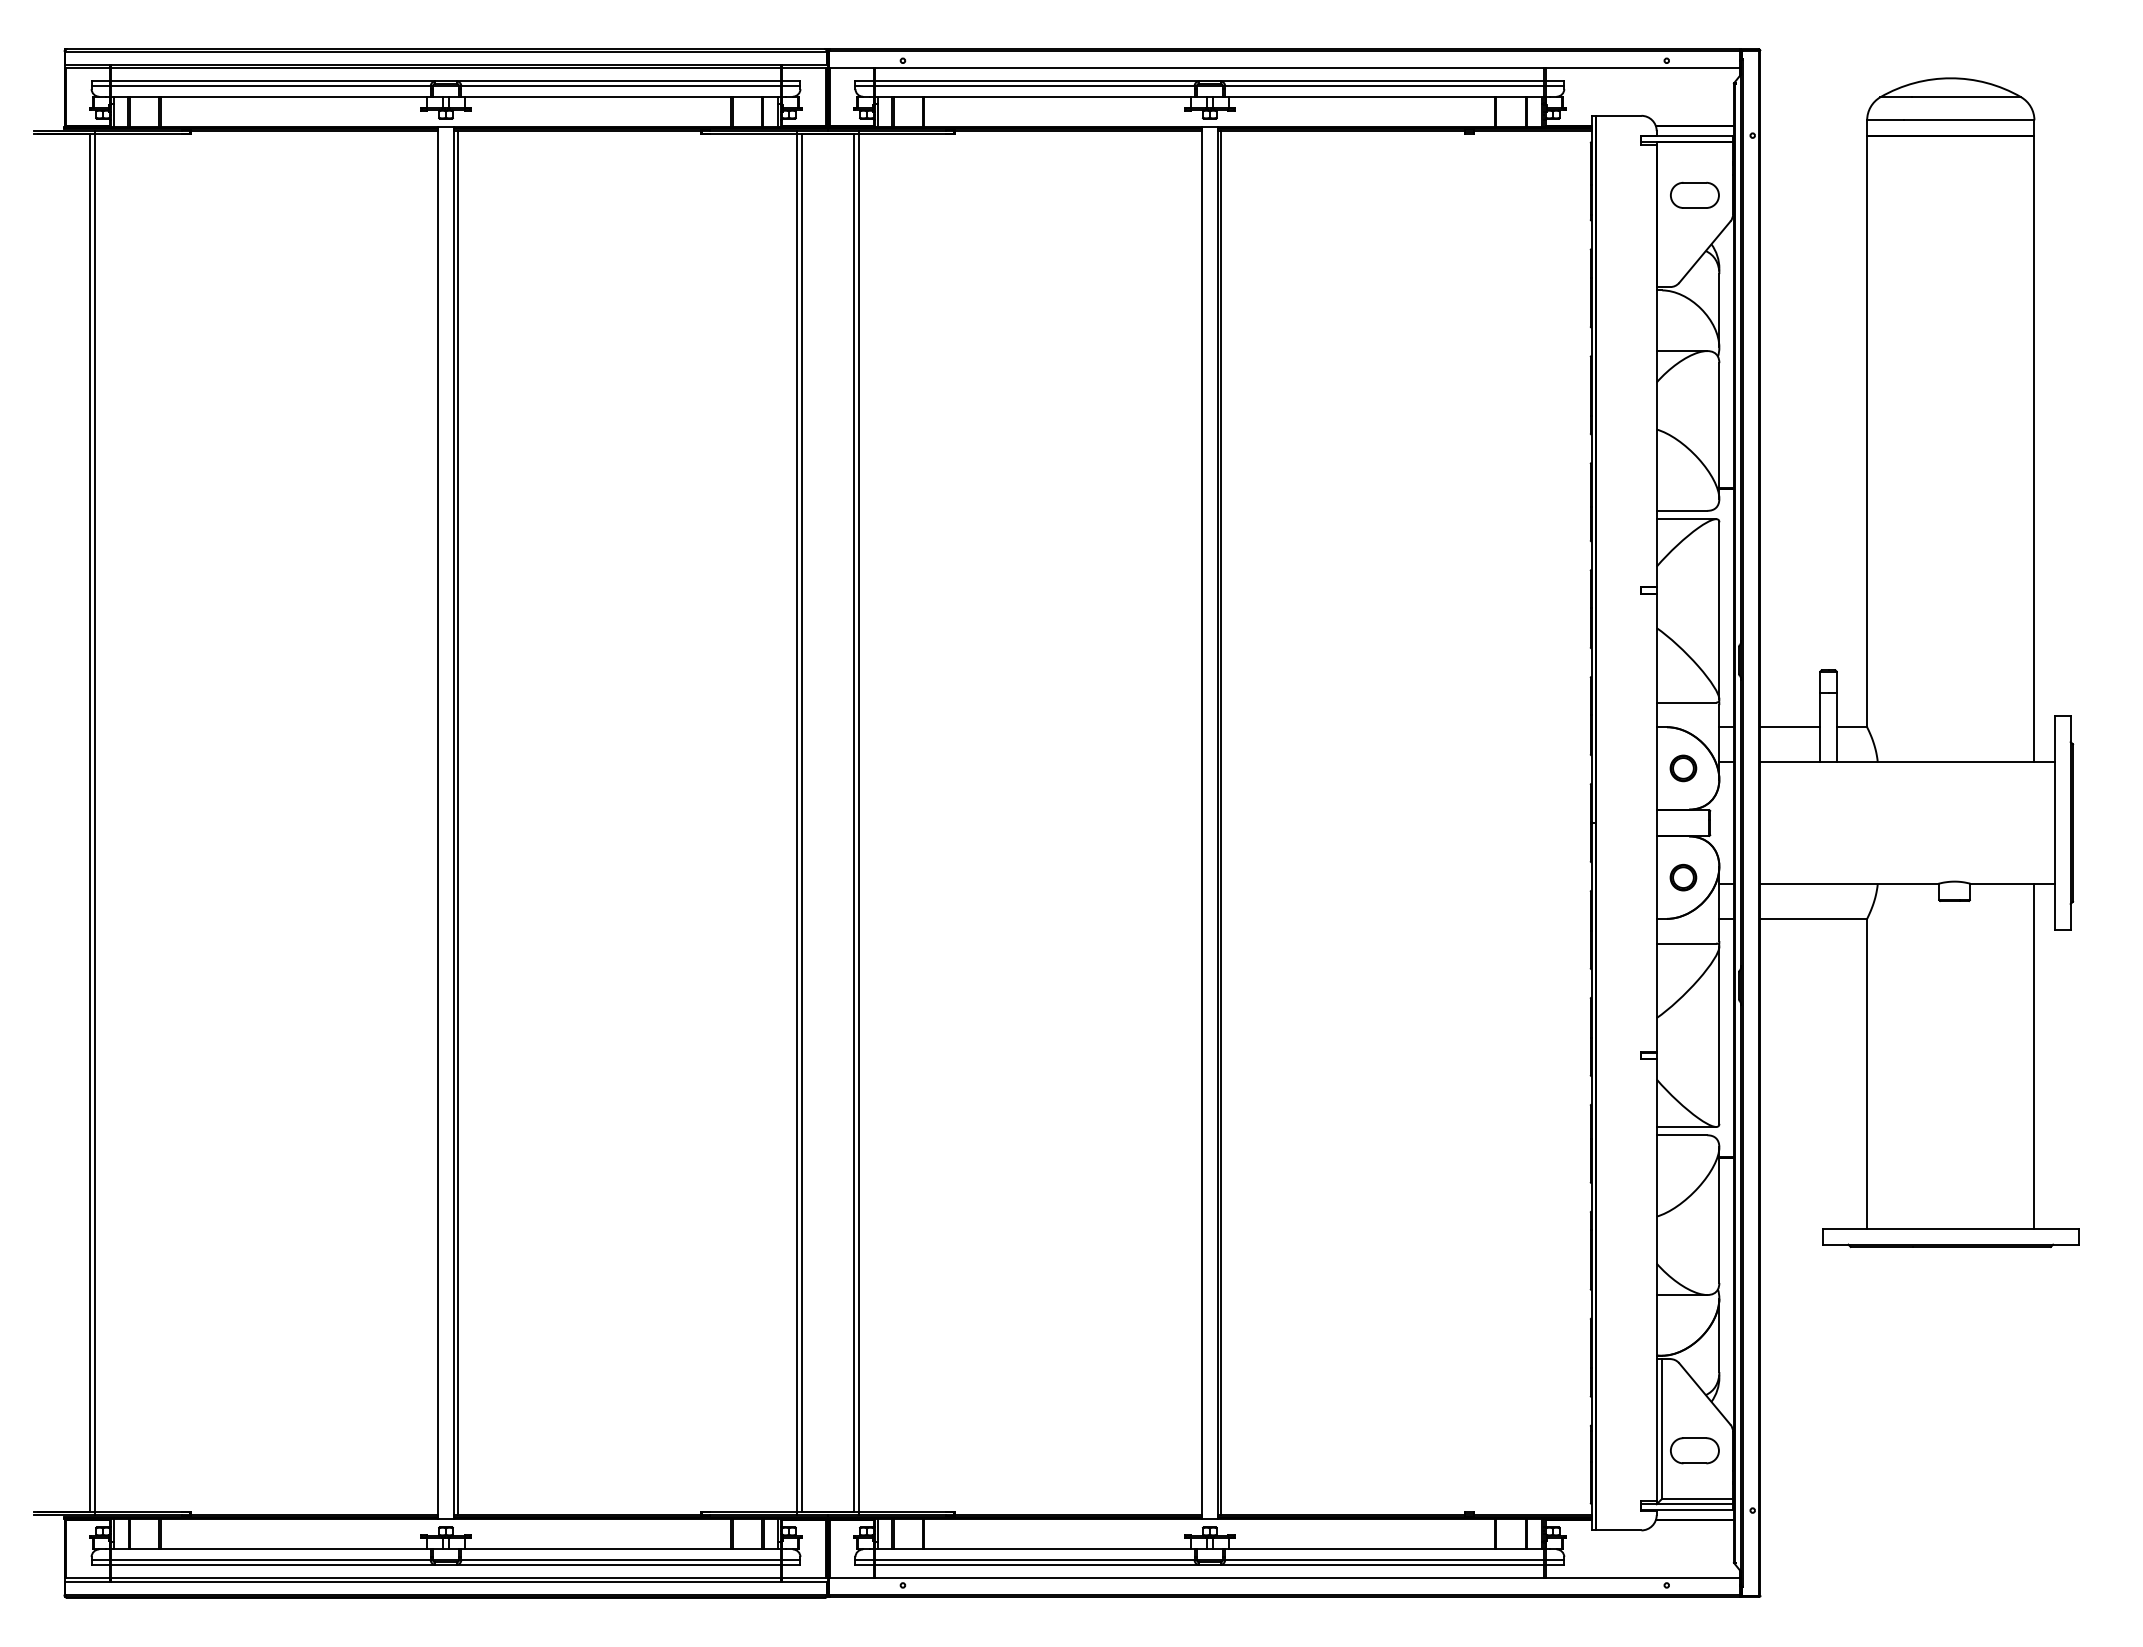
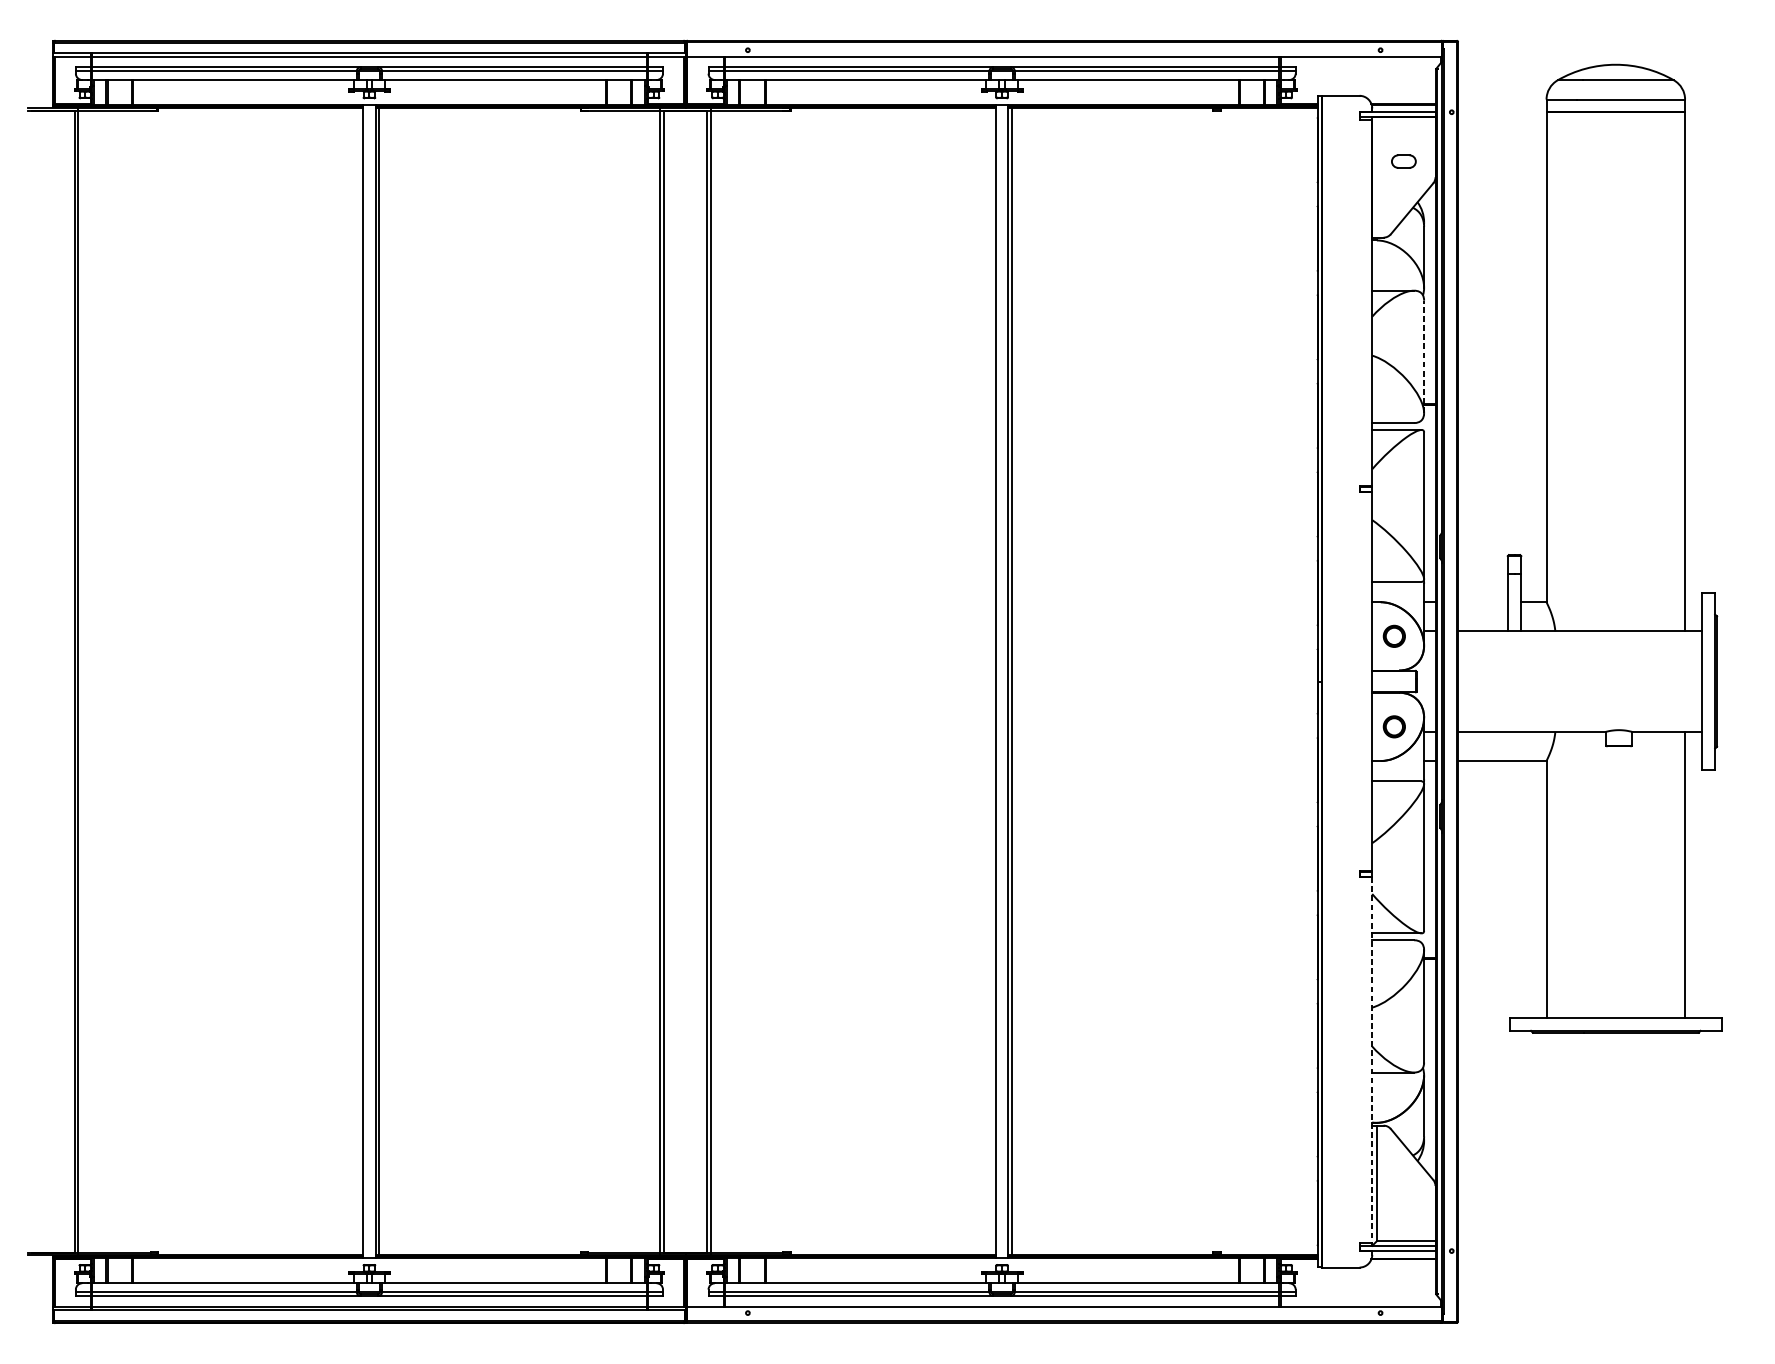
part: (1694, 194) -> (1403, 160), size x0.6
line: (1719, 430) -> (1424, 356), solid -> dashed
line: (1790, 727) -> (1483, 602), removed
line: (1656, 1280) -> (1372, 1060), solid -> dashed
part: (1694, 1450) -> (1403, 1201), removed

